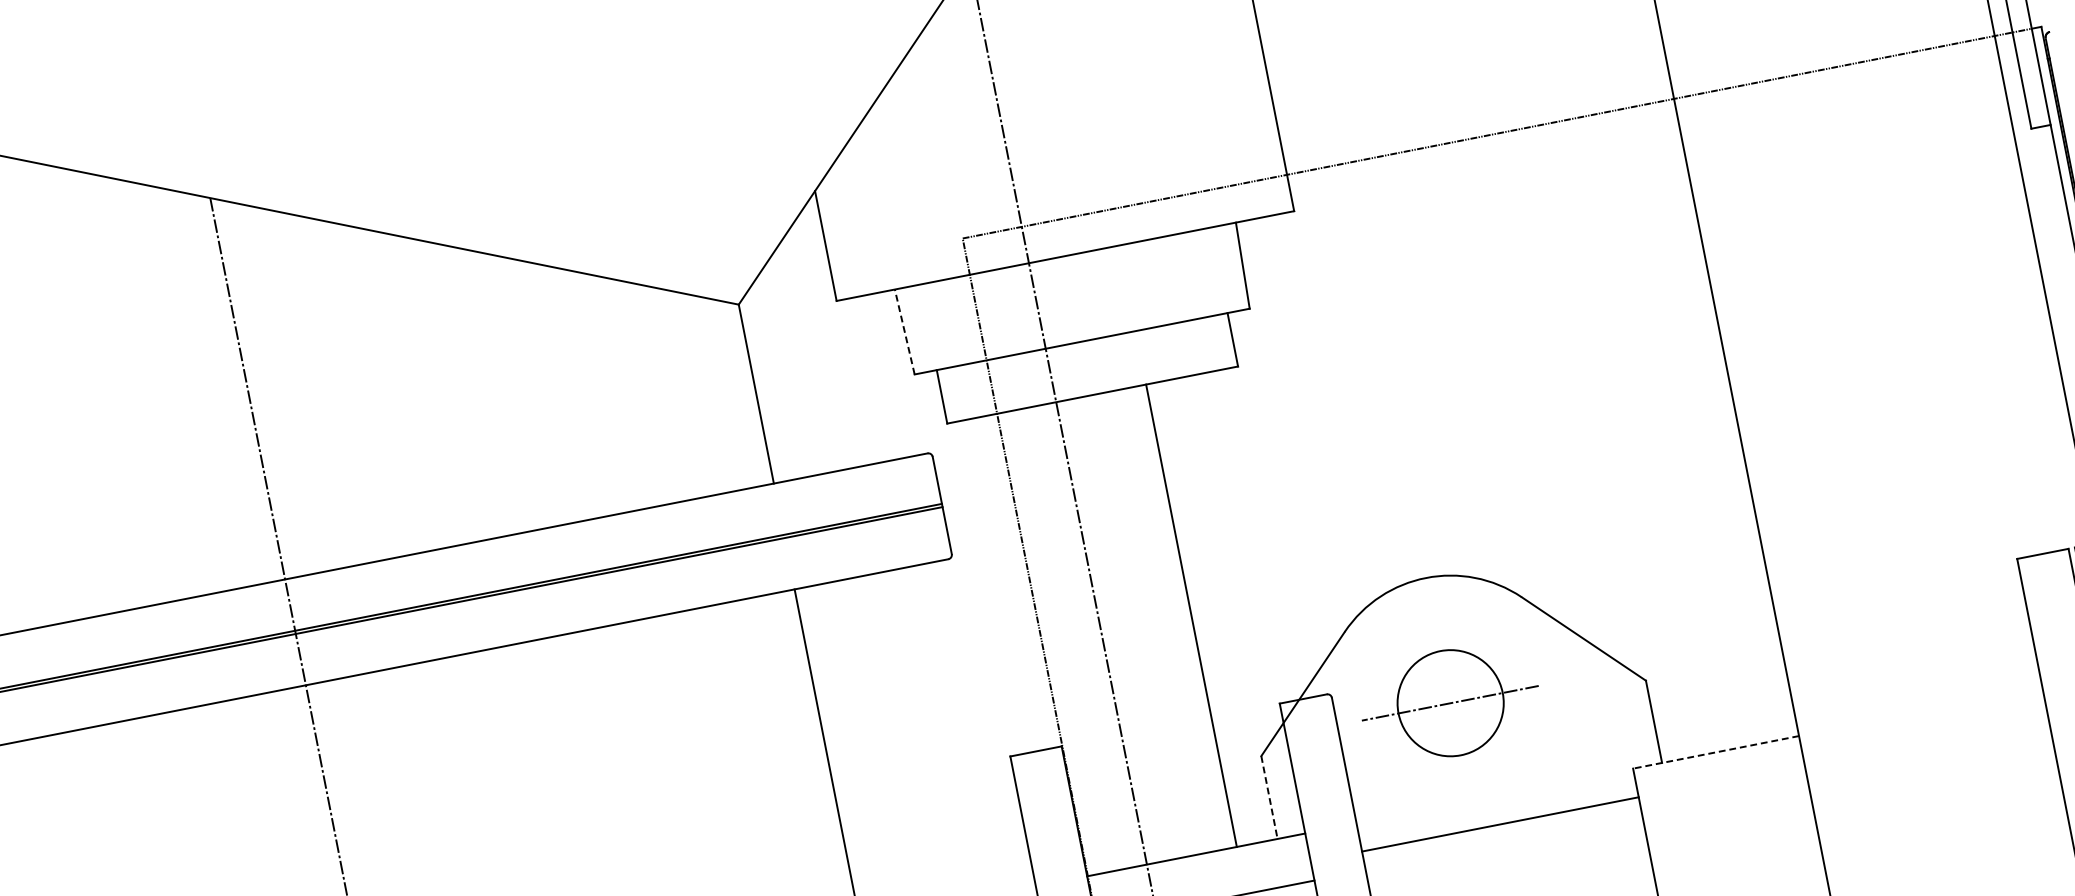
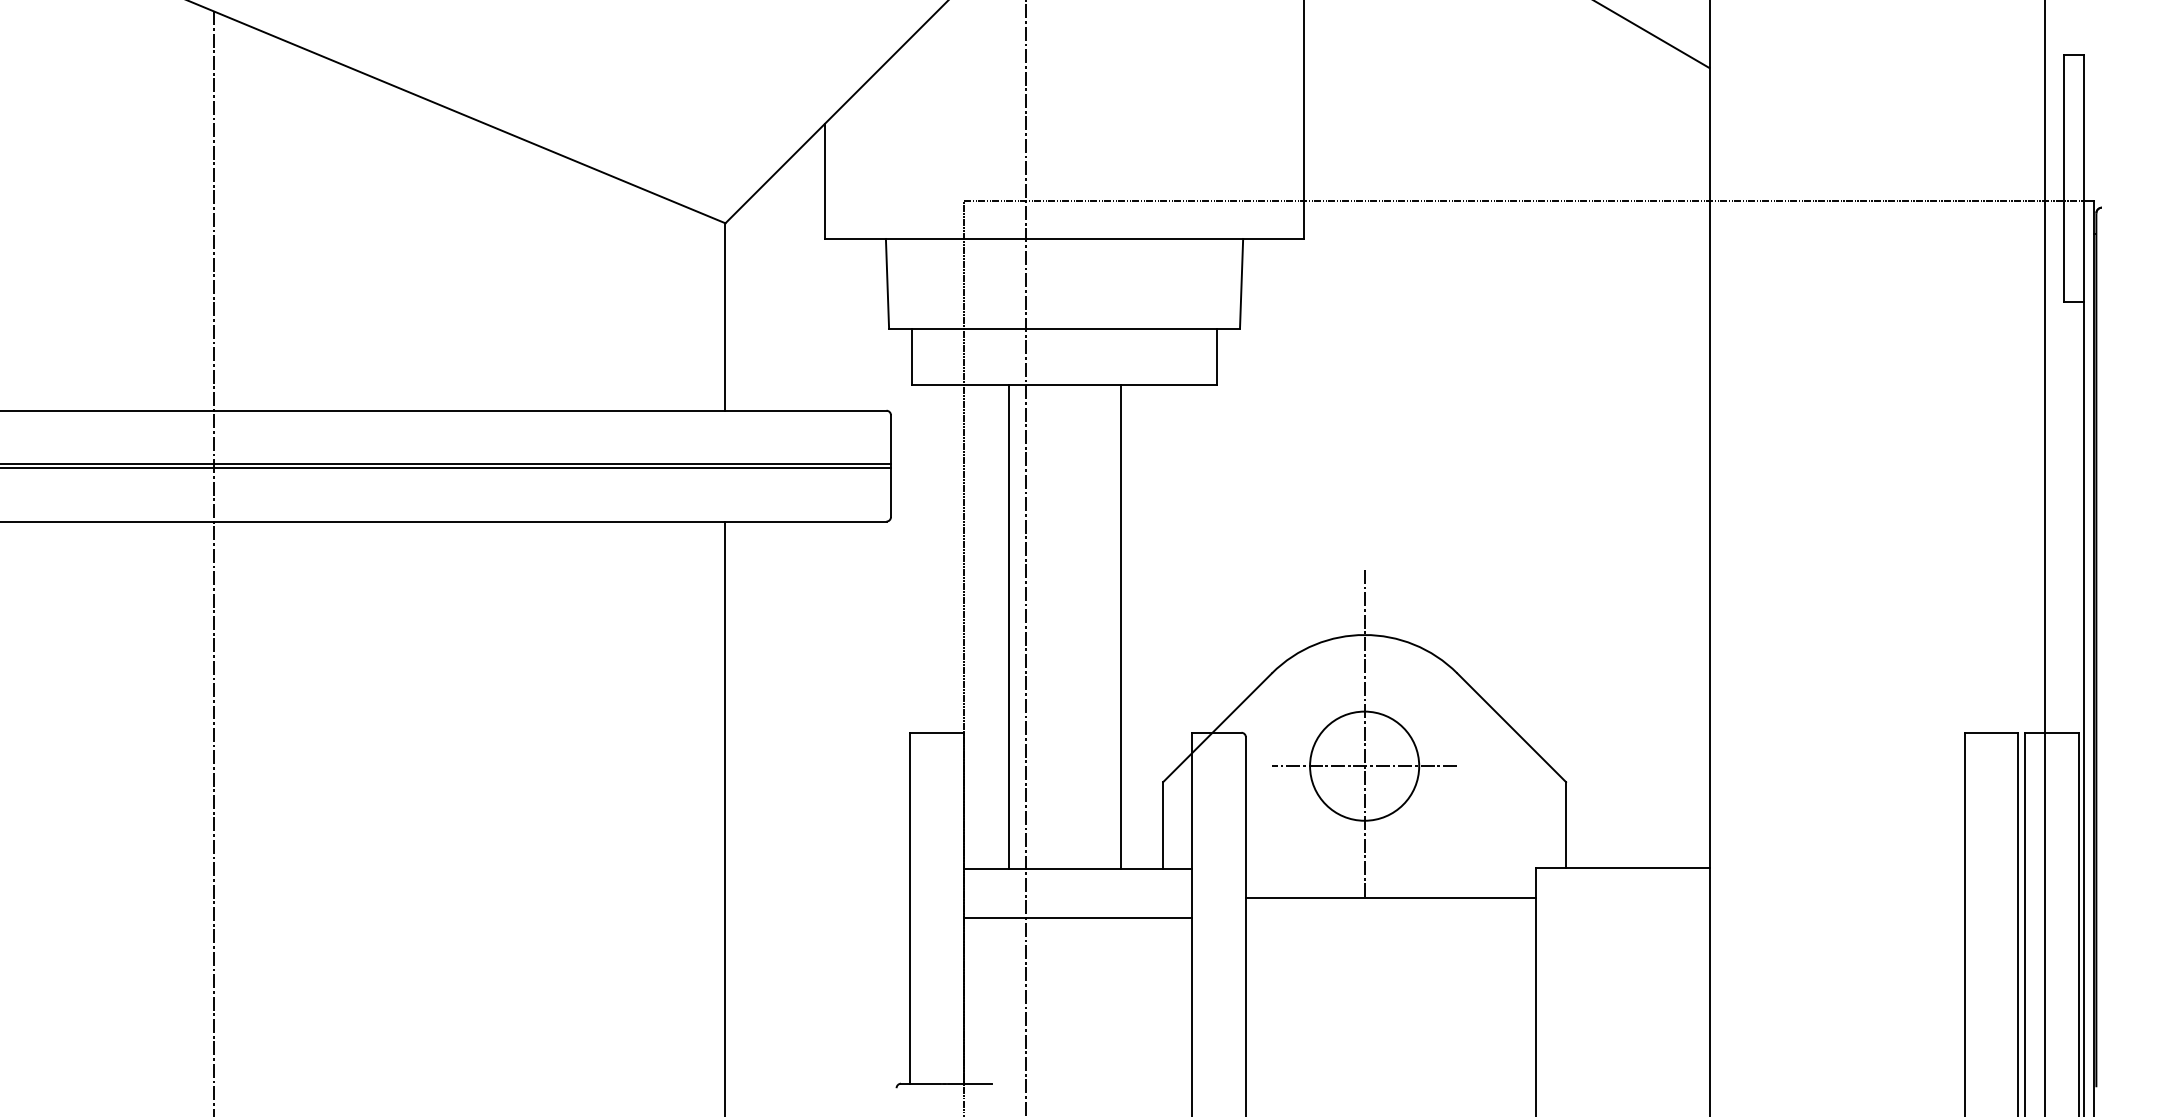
line: (904, 331) -> (887, 283), dashed -> solid
line: (1084, 636) -> (1008, 626), added
line: (1444, 672) -> (1364, 733), added
line: (1716, 752) -> (1622, 868), dashed -> solid
line: (1269, 797) -> (1163, 825), dashed -> solid

